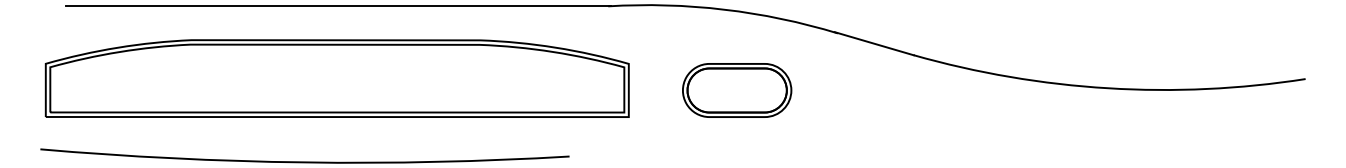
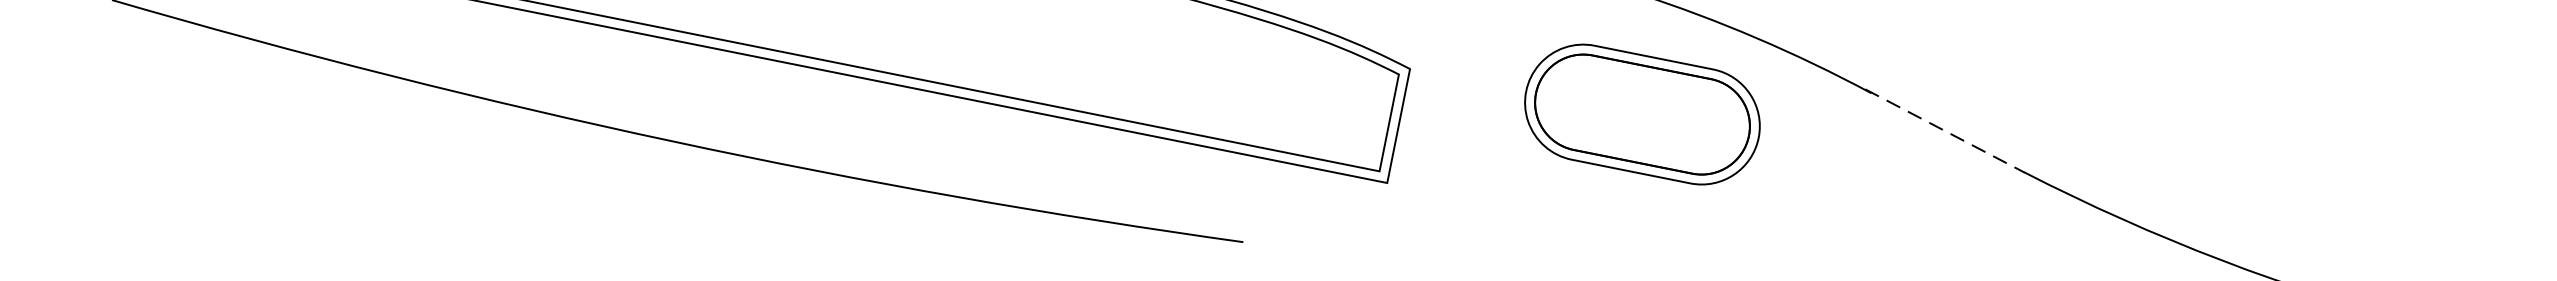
line: (874, 43) -> (1945, 130), solid -> dashed
part: (737, 90) -> (1643, 114), moved

